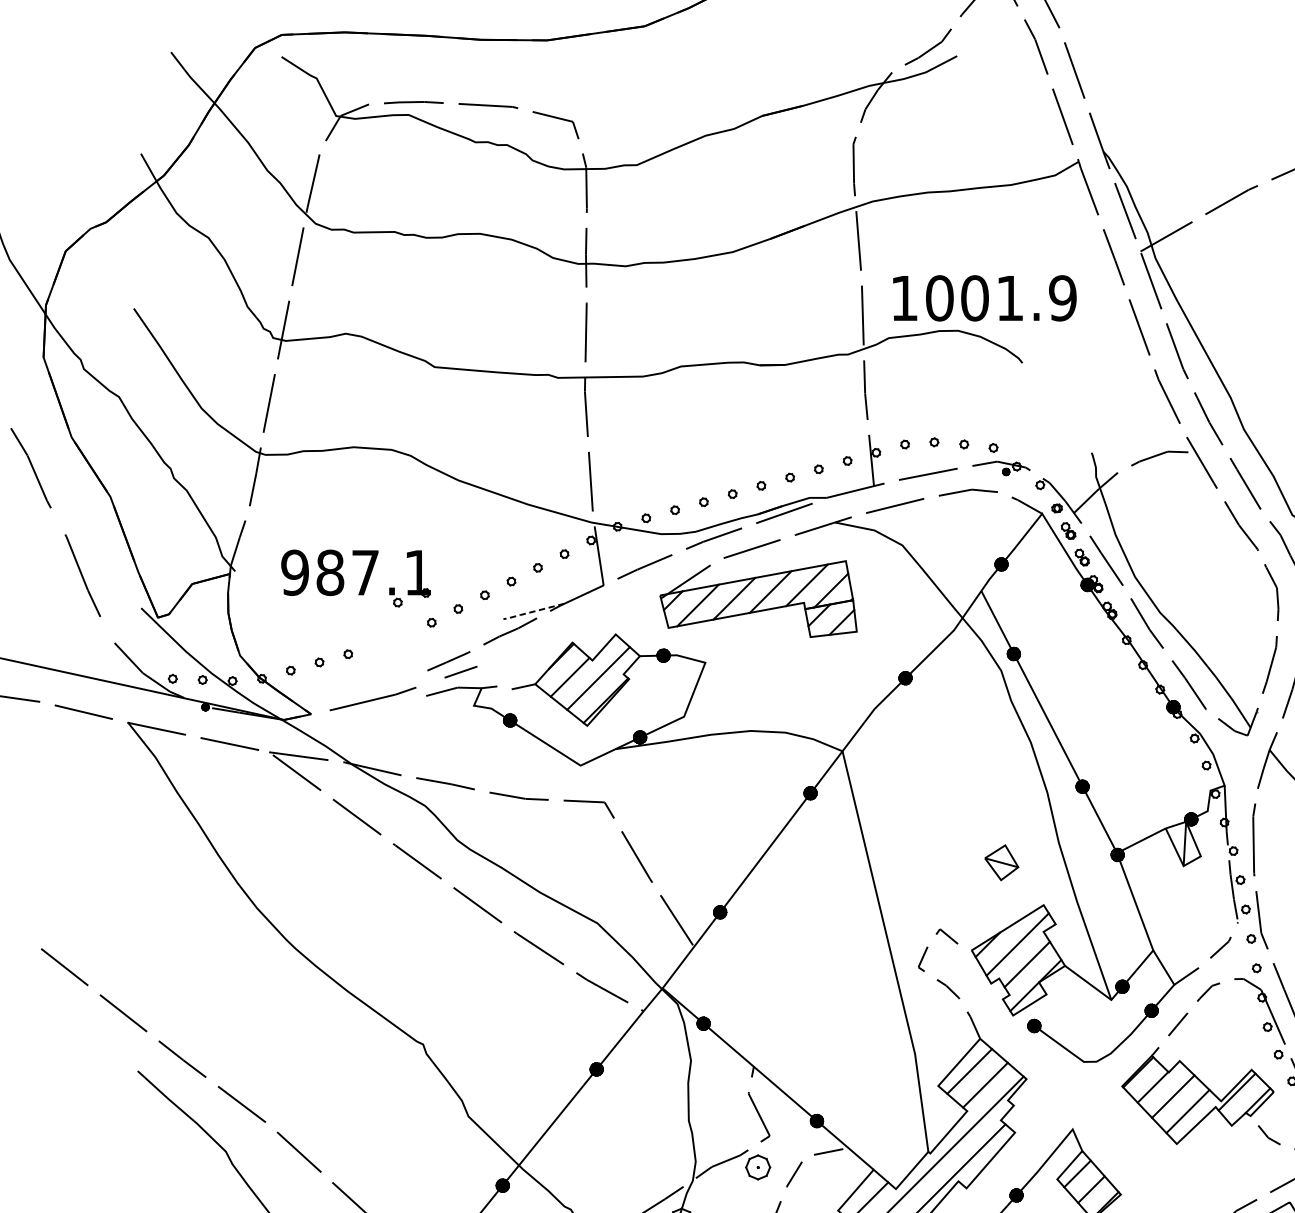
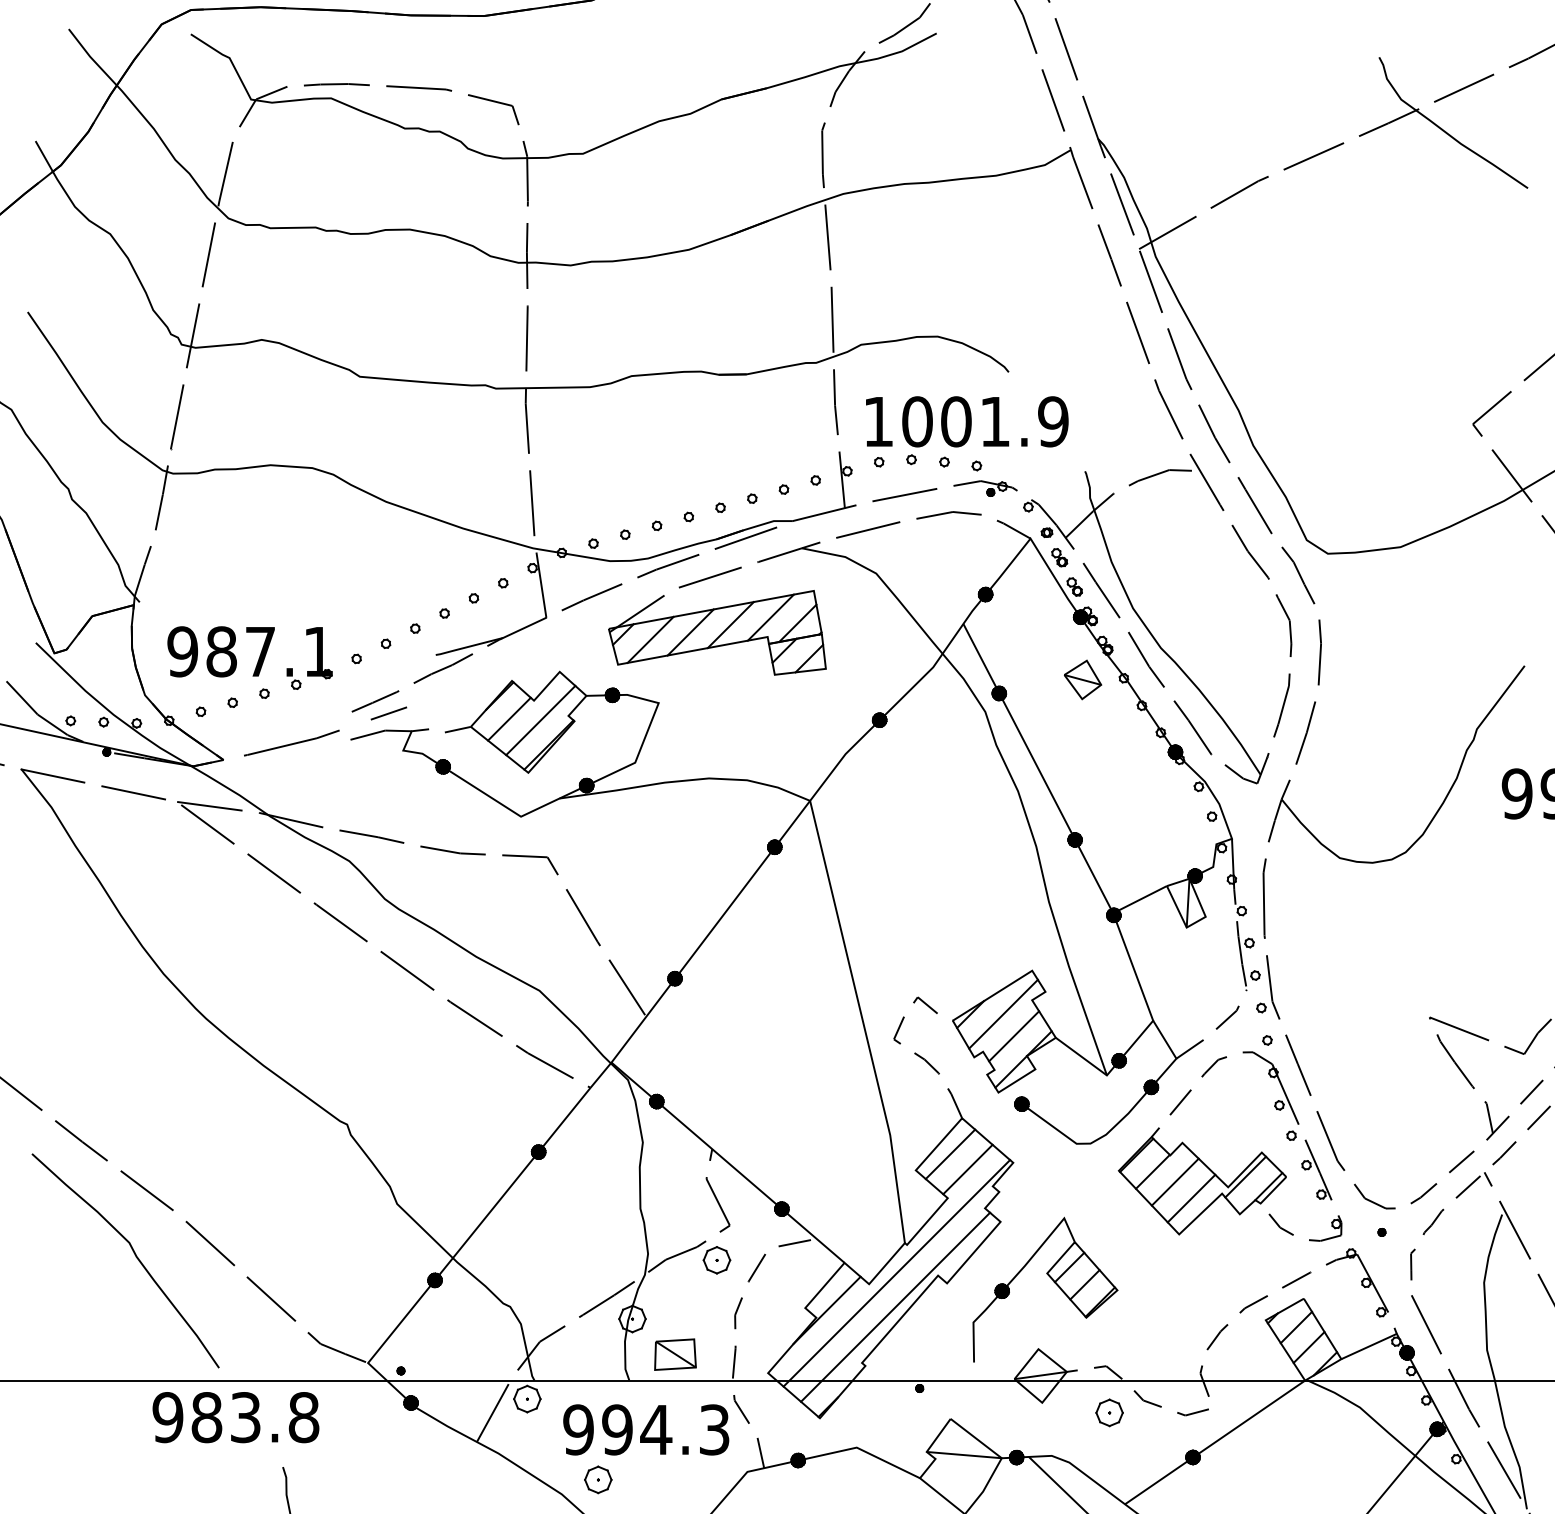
text: (985, 298) -> (967, 421), moved
part: (362, 581) -> (257, 661), moved
line: (532, 612) -> (467, 647), dashed -> solid
part: (1002, 862) -> (1083, 679), moved

